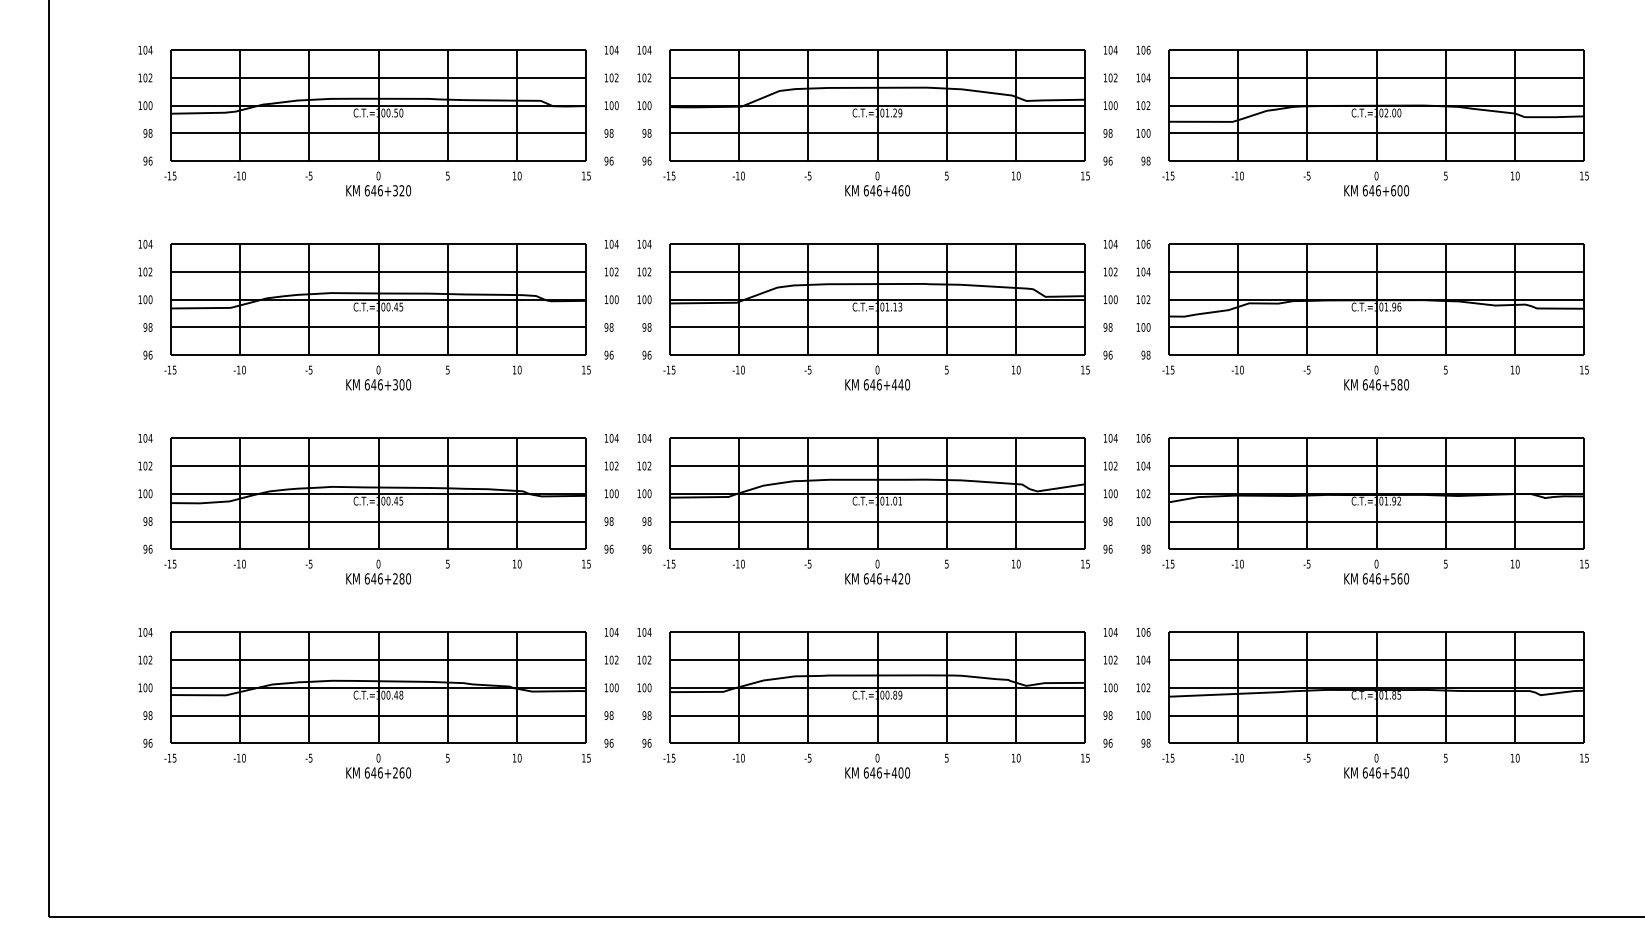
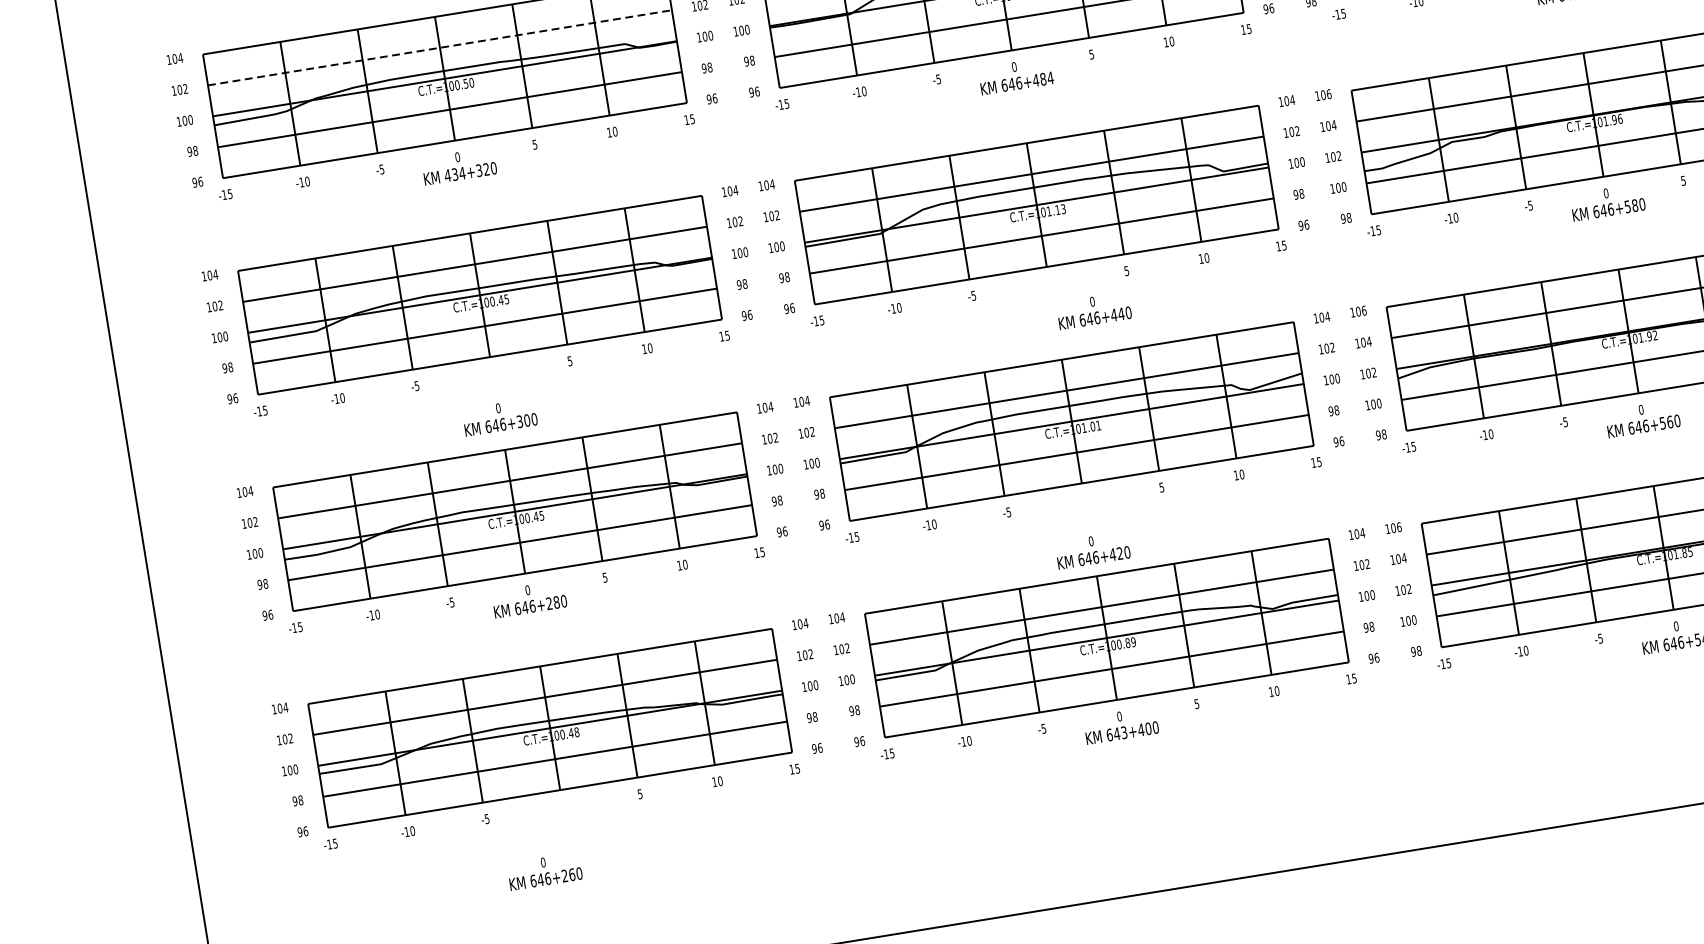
line: (378, 77) -> (439, 47), solid -> dashed
text: (373, 190) -> (454, 174), 646+320 -> 434+320
text: (904, 190) -> (1047, 78), 646+460 -> 646+484
text: (378, 377) -> (499, 416), moved
text: (877, 377) -> (1093, 310), moved
text: (877, 571) -> (1092, 549), moved
text: (378, 765) -> (544, 870), moved
text: (878, 772) -> (1123, 732), 646+400 -> 643+400

